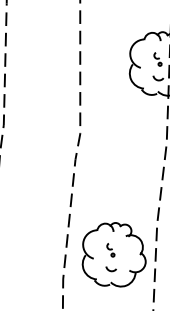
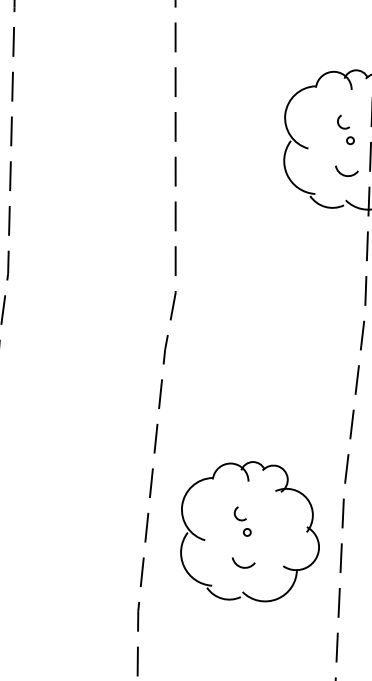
part: (113, 254) -> (248, 531), moved

